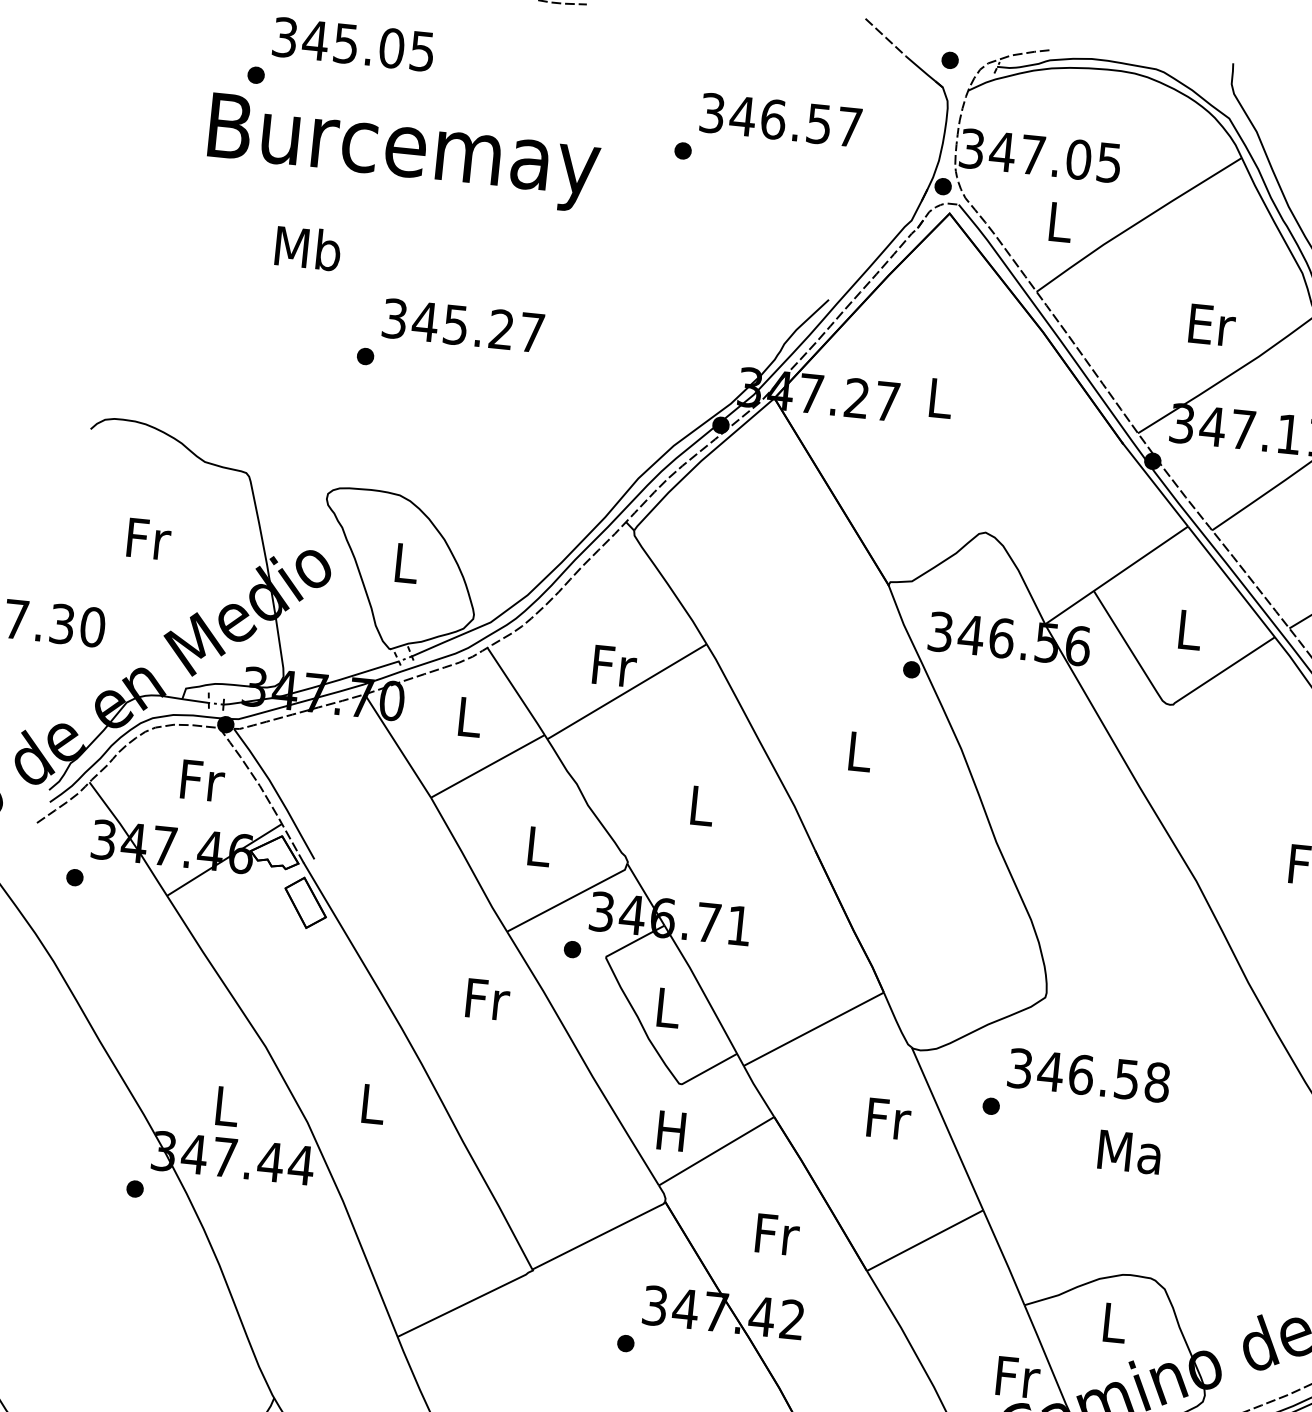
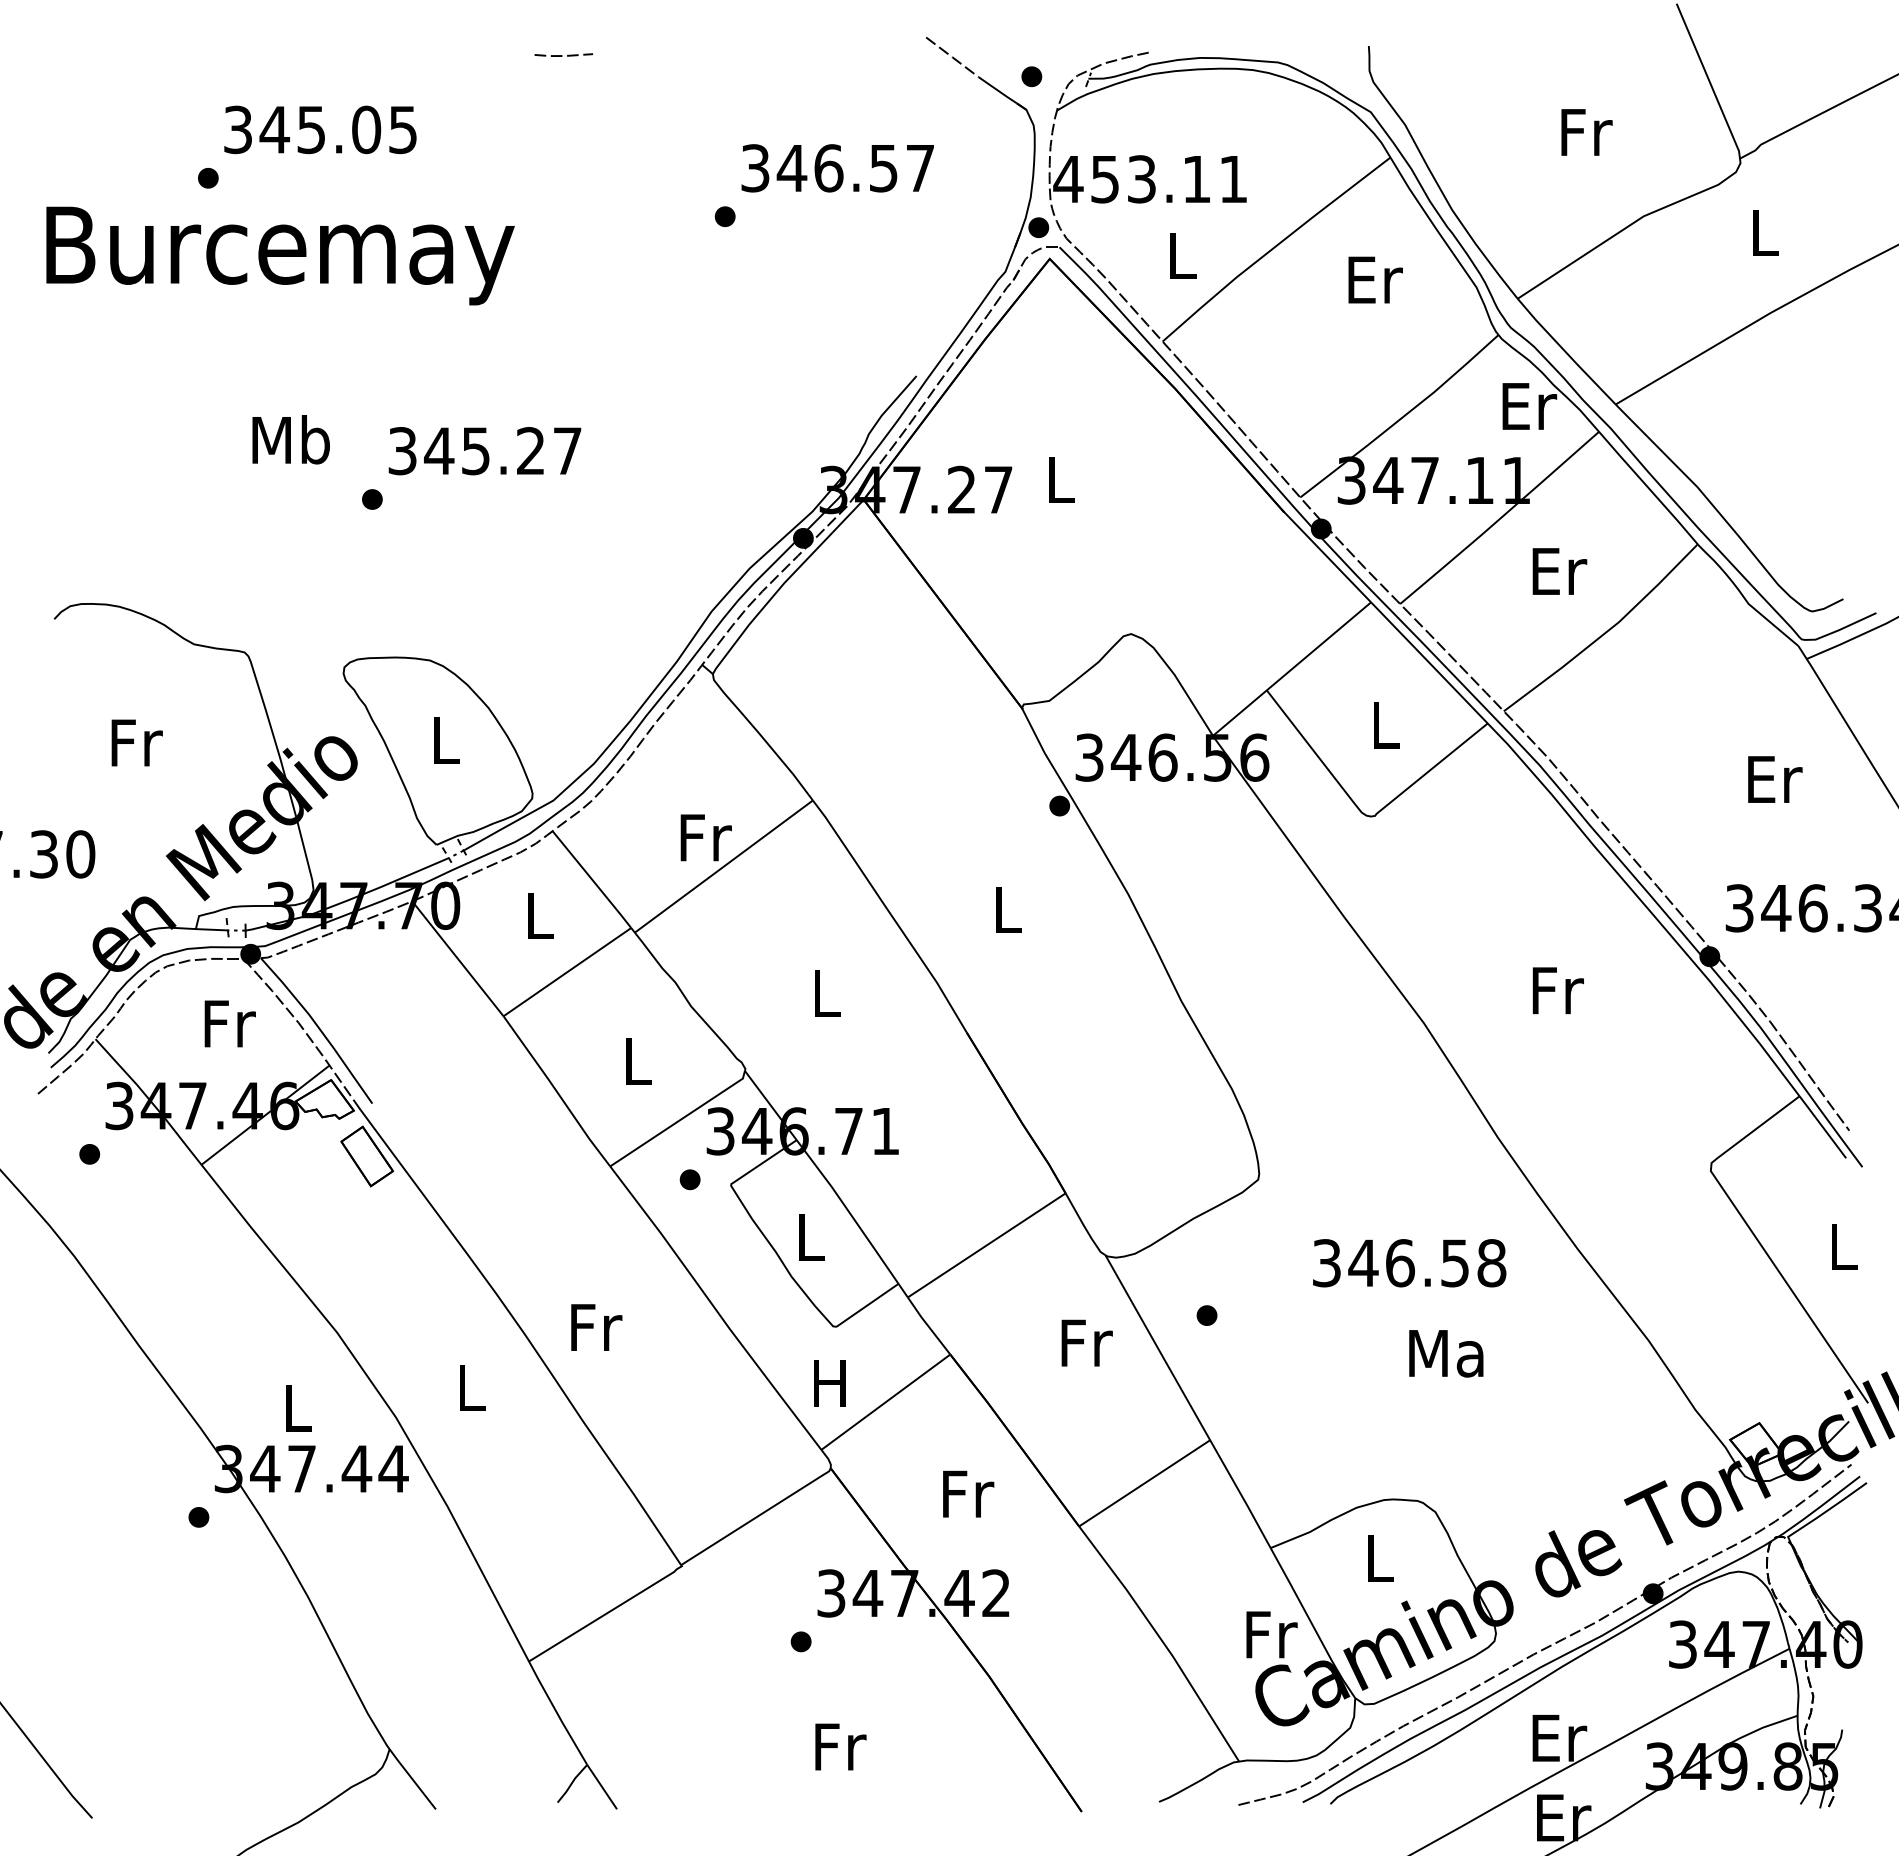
text: (404, 152) -> (280, 255), moved
text: (1039, 155) -> (1149, 179), 347.05 -> 453.11
text: (307, 248) -> (290, 439), moved
text: (1212, 324) -> (1375, 279), moved
text: (487, 999) -> (596, 1327), moved
text: (1088, 1075) -> (1409, 1263), moved
text: (1129, 1152) -> (1446, 1353), moved

